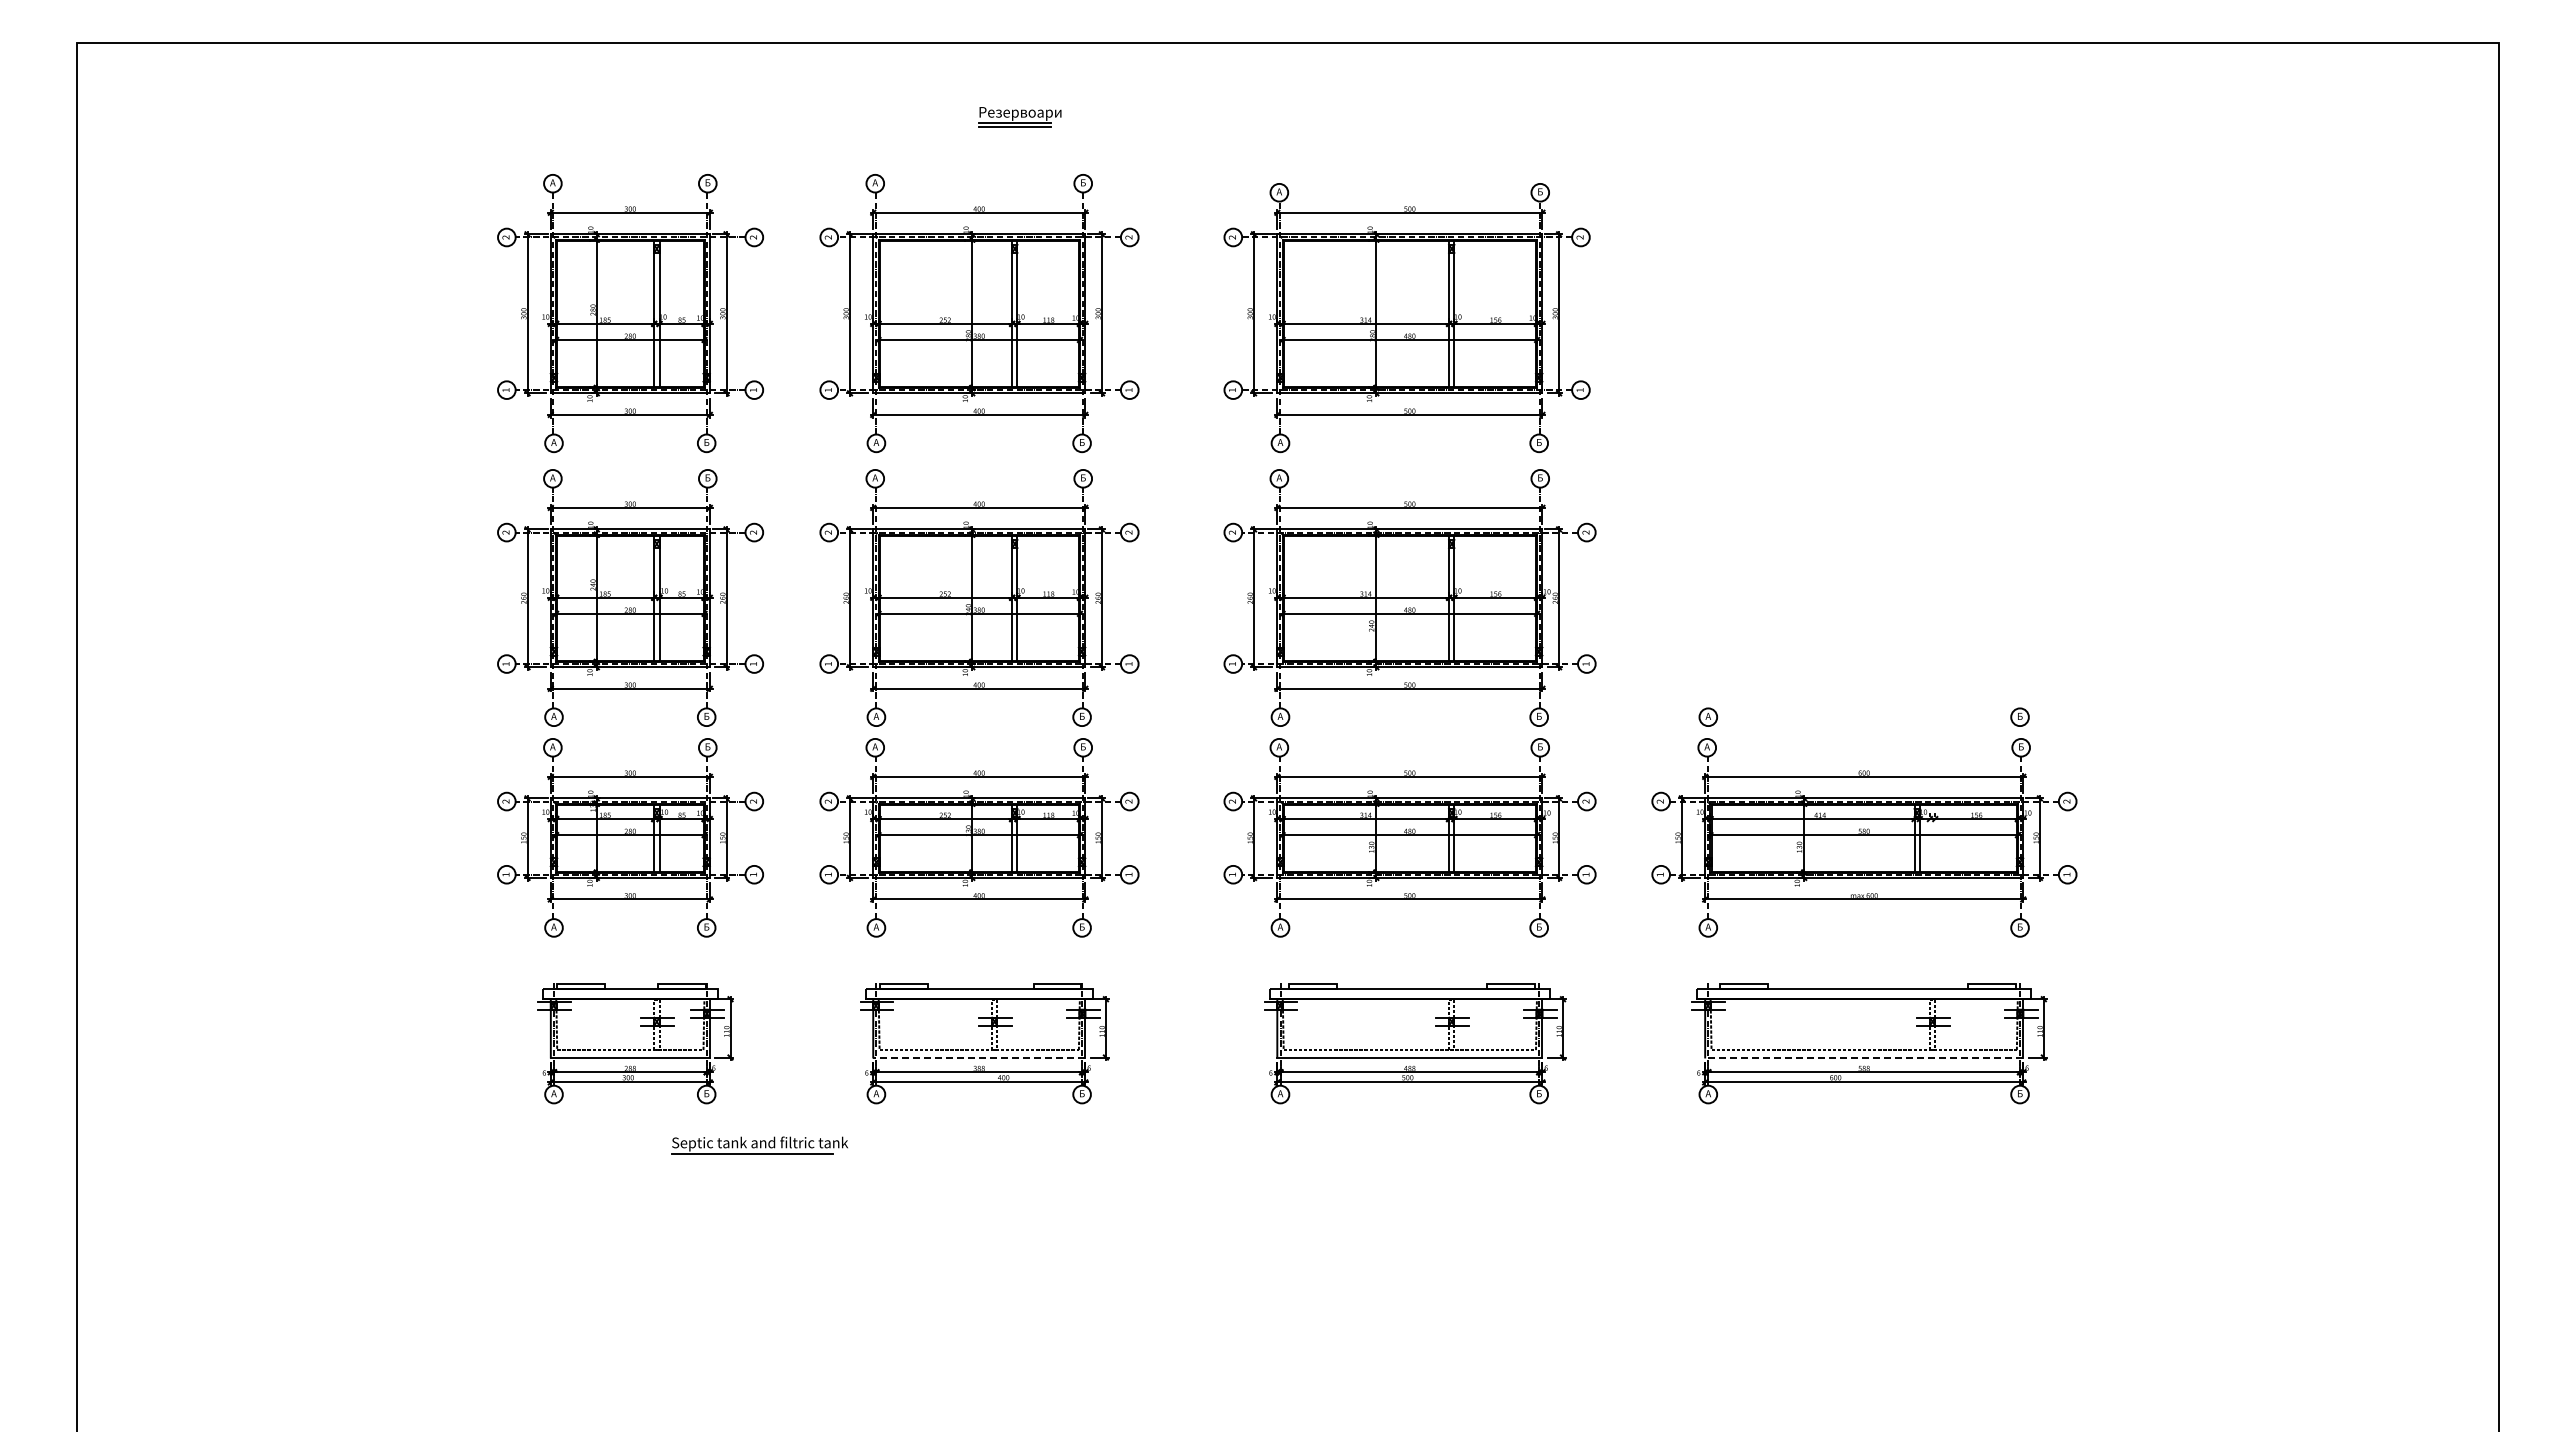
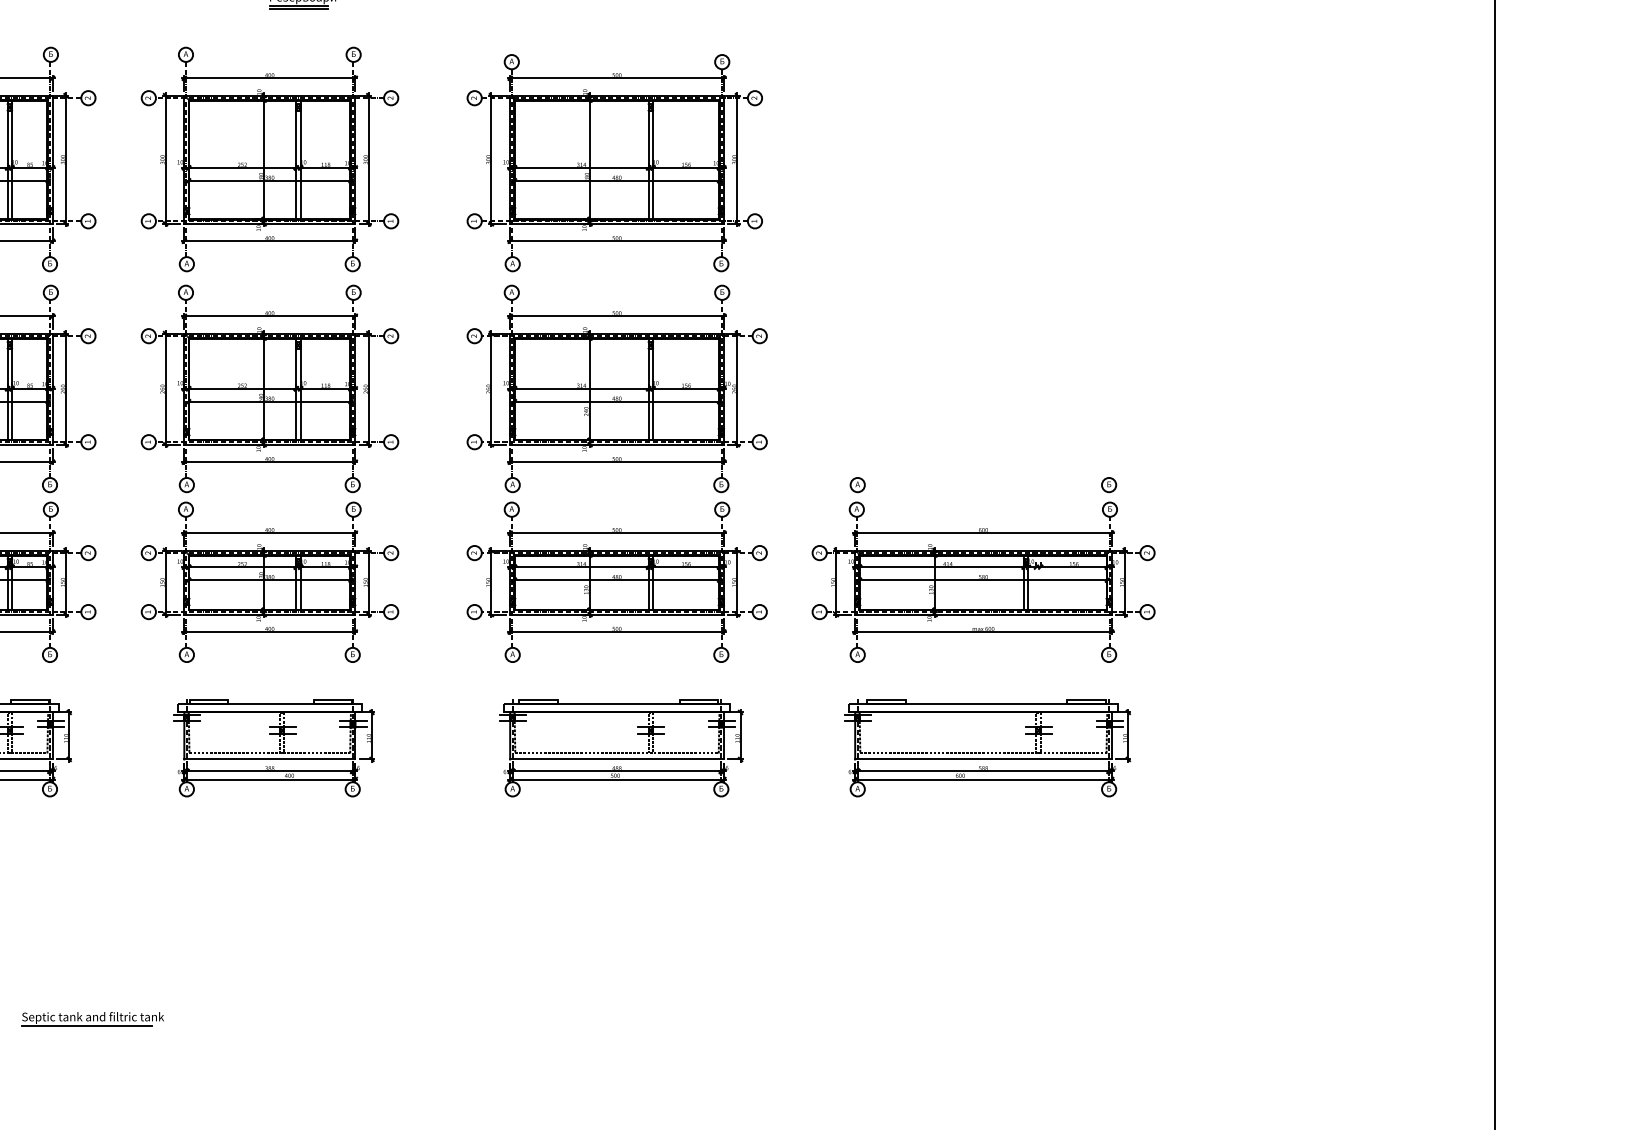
line: (978, 1057) -> (269, 759), dashed -> solid
line: (1863, 1057) -> (982, 759), dashed -> solid
part: (759, 1145) -> (92, 1019), moved

